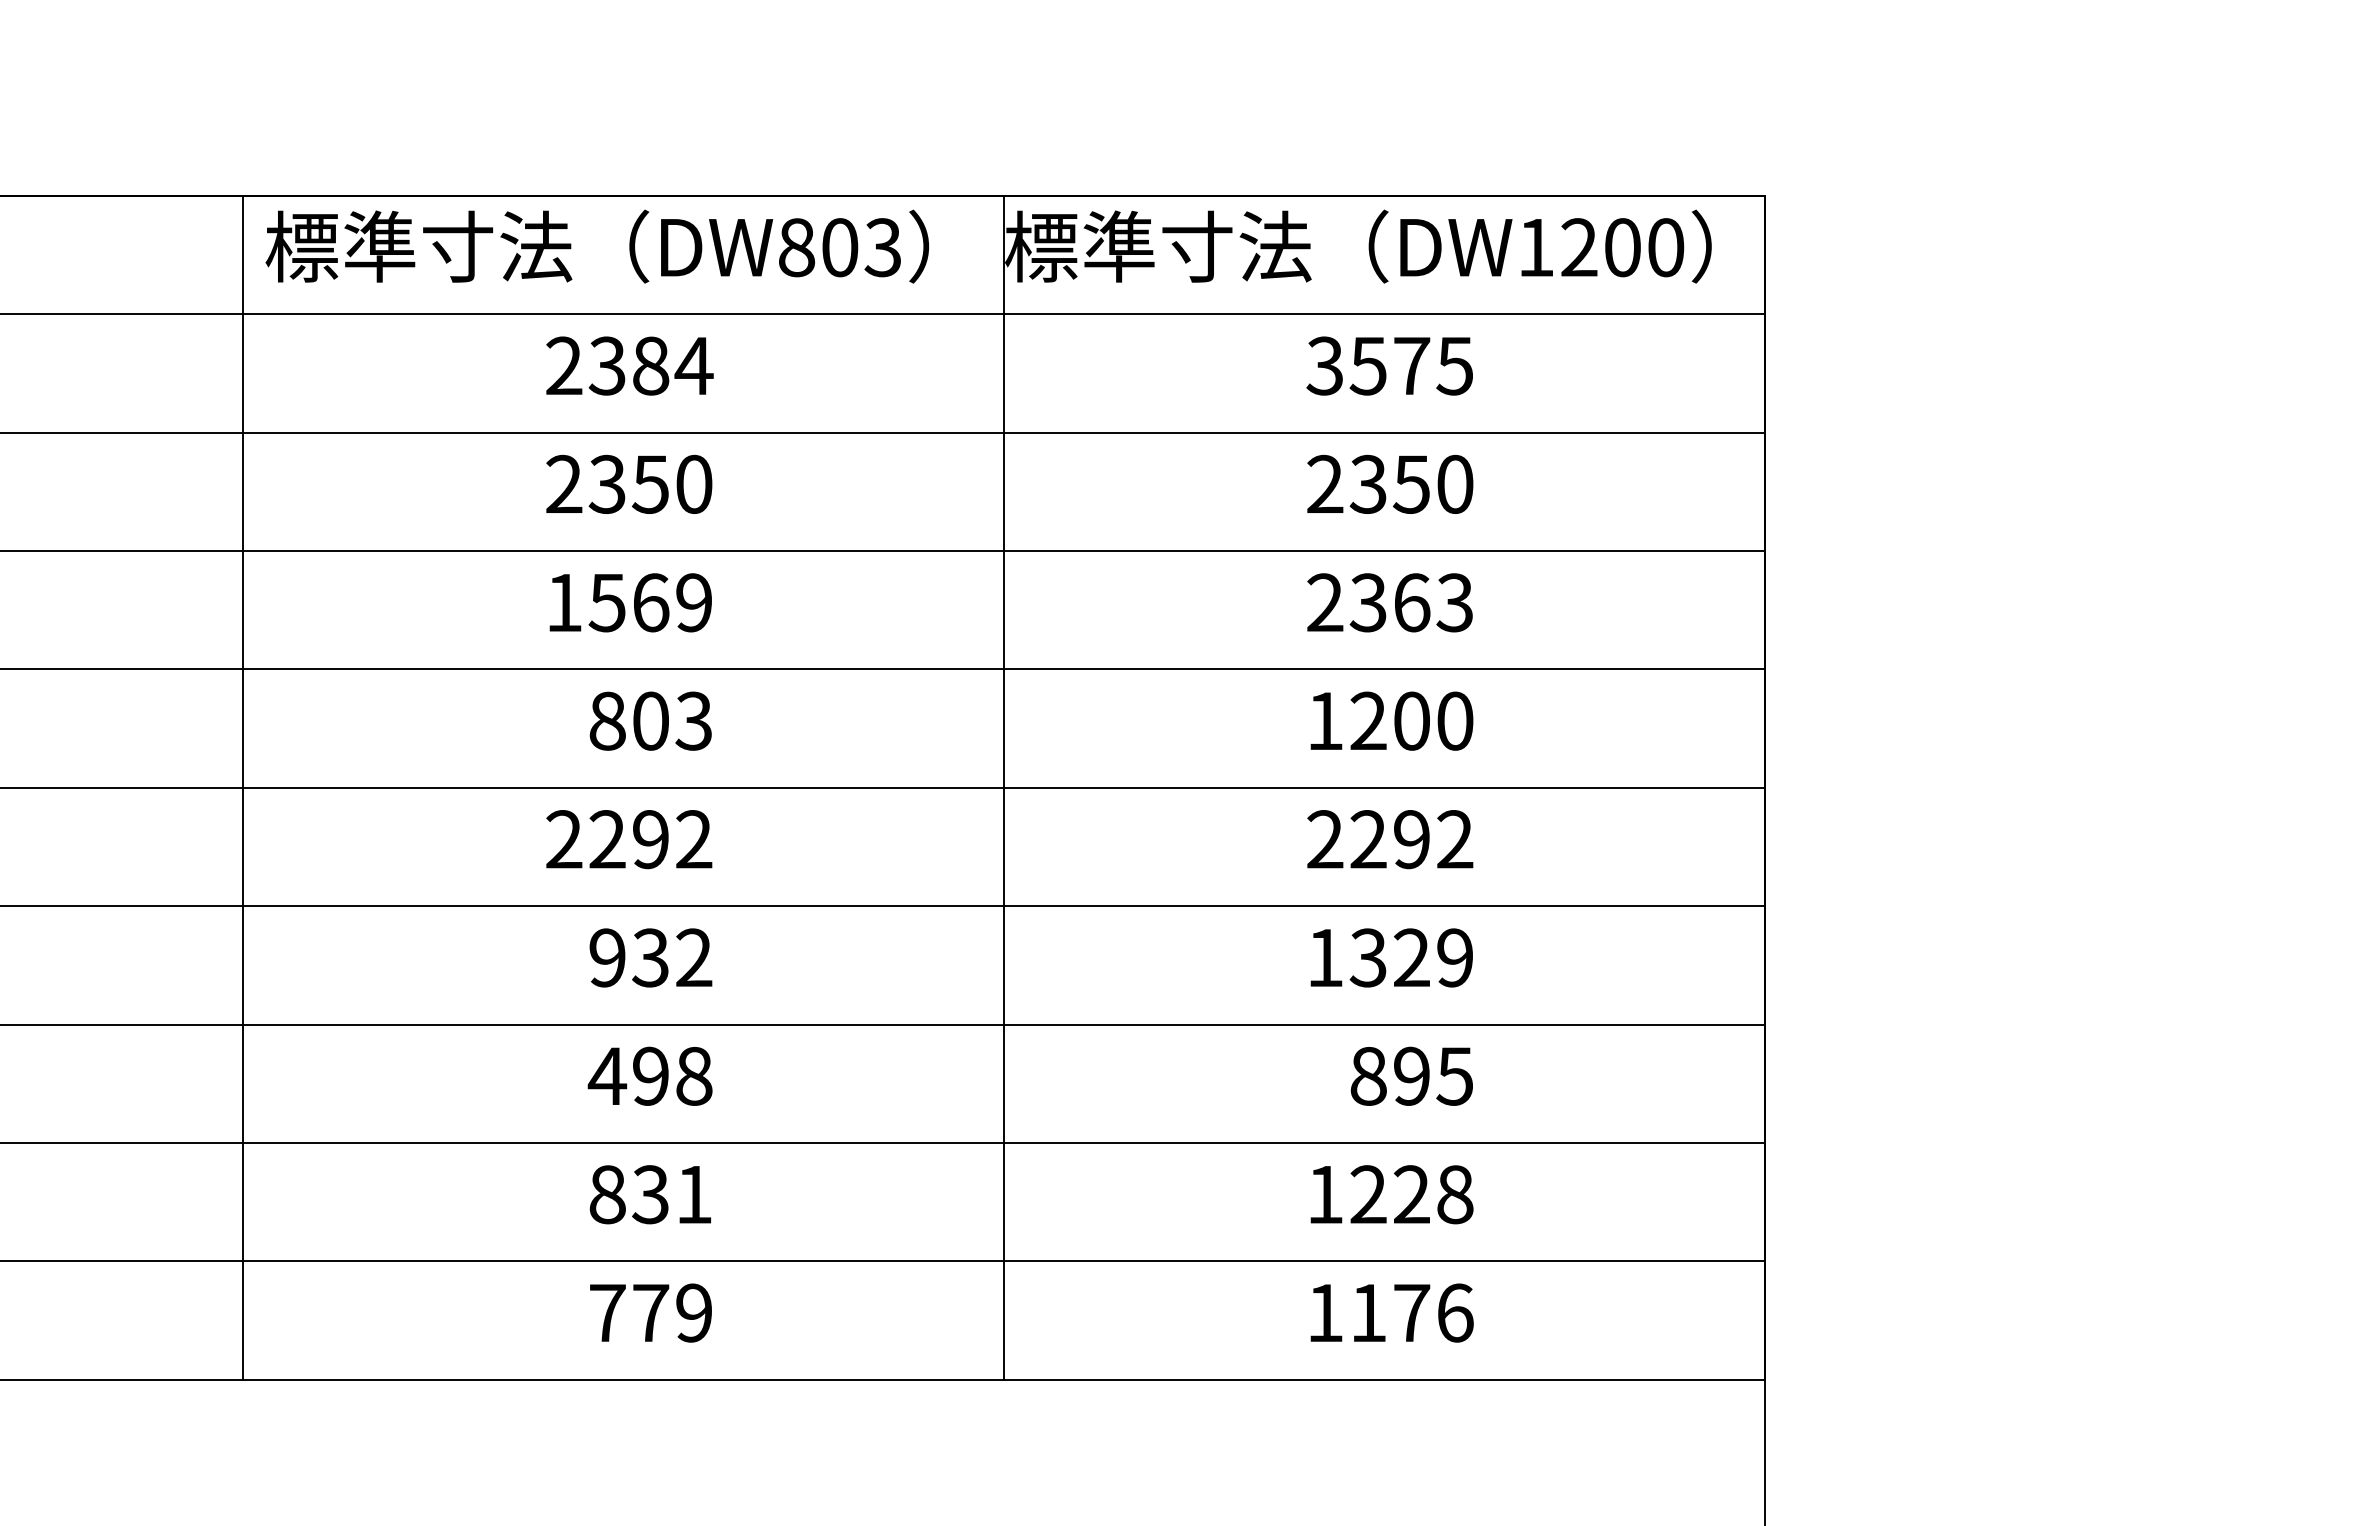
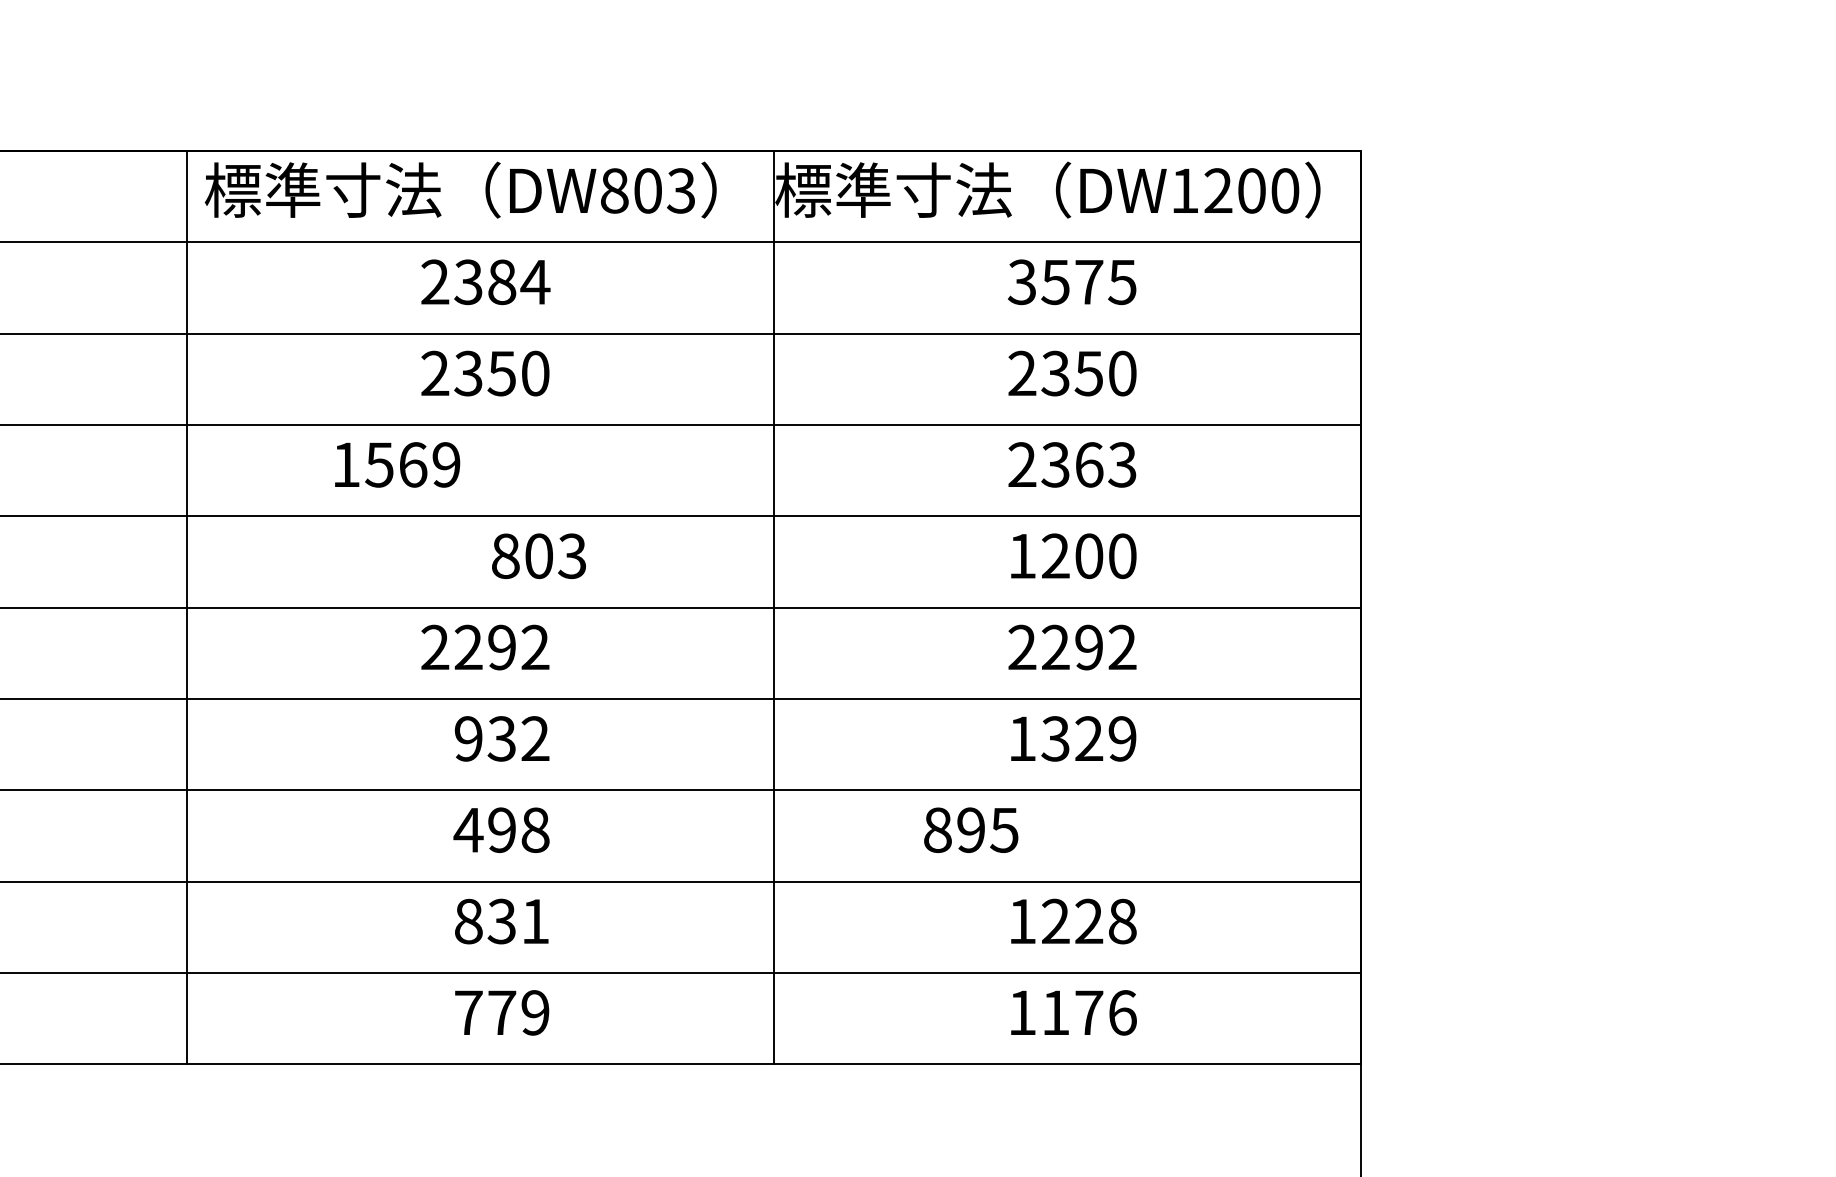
text: (630, 602) -> (397, 464), moved
text: (650, 720) -> (538, 555), moved
text: (1412, 1075) -> (971, 829), moved

